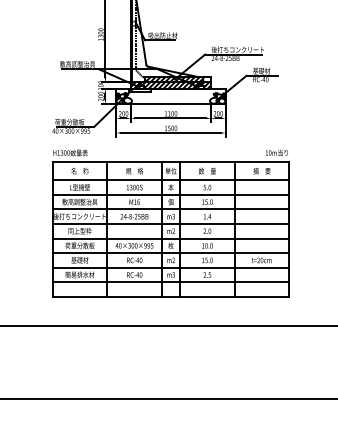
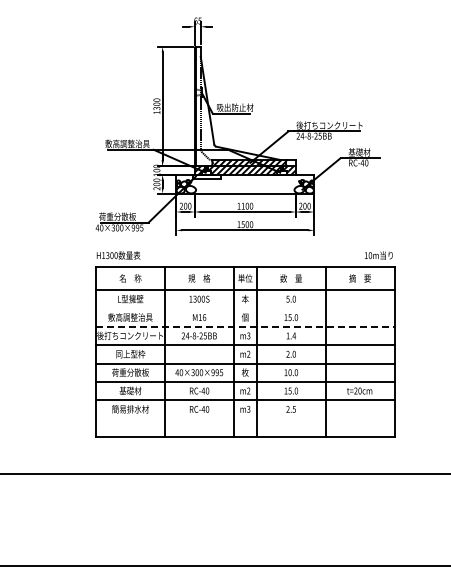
line: (171, 194) -> (245, 308), removed
line: (171, 209) -> (245, 326), solid -> dashed
line: (171, 282) -> (245, 418), removed

